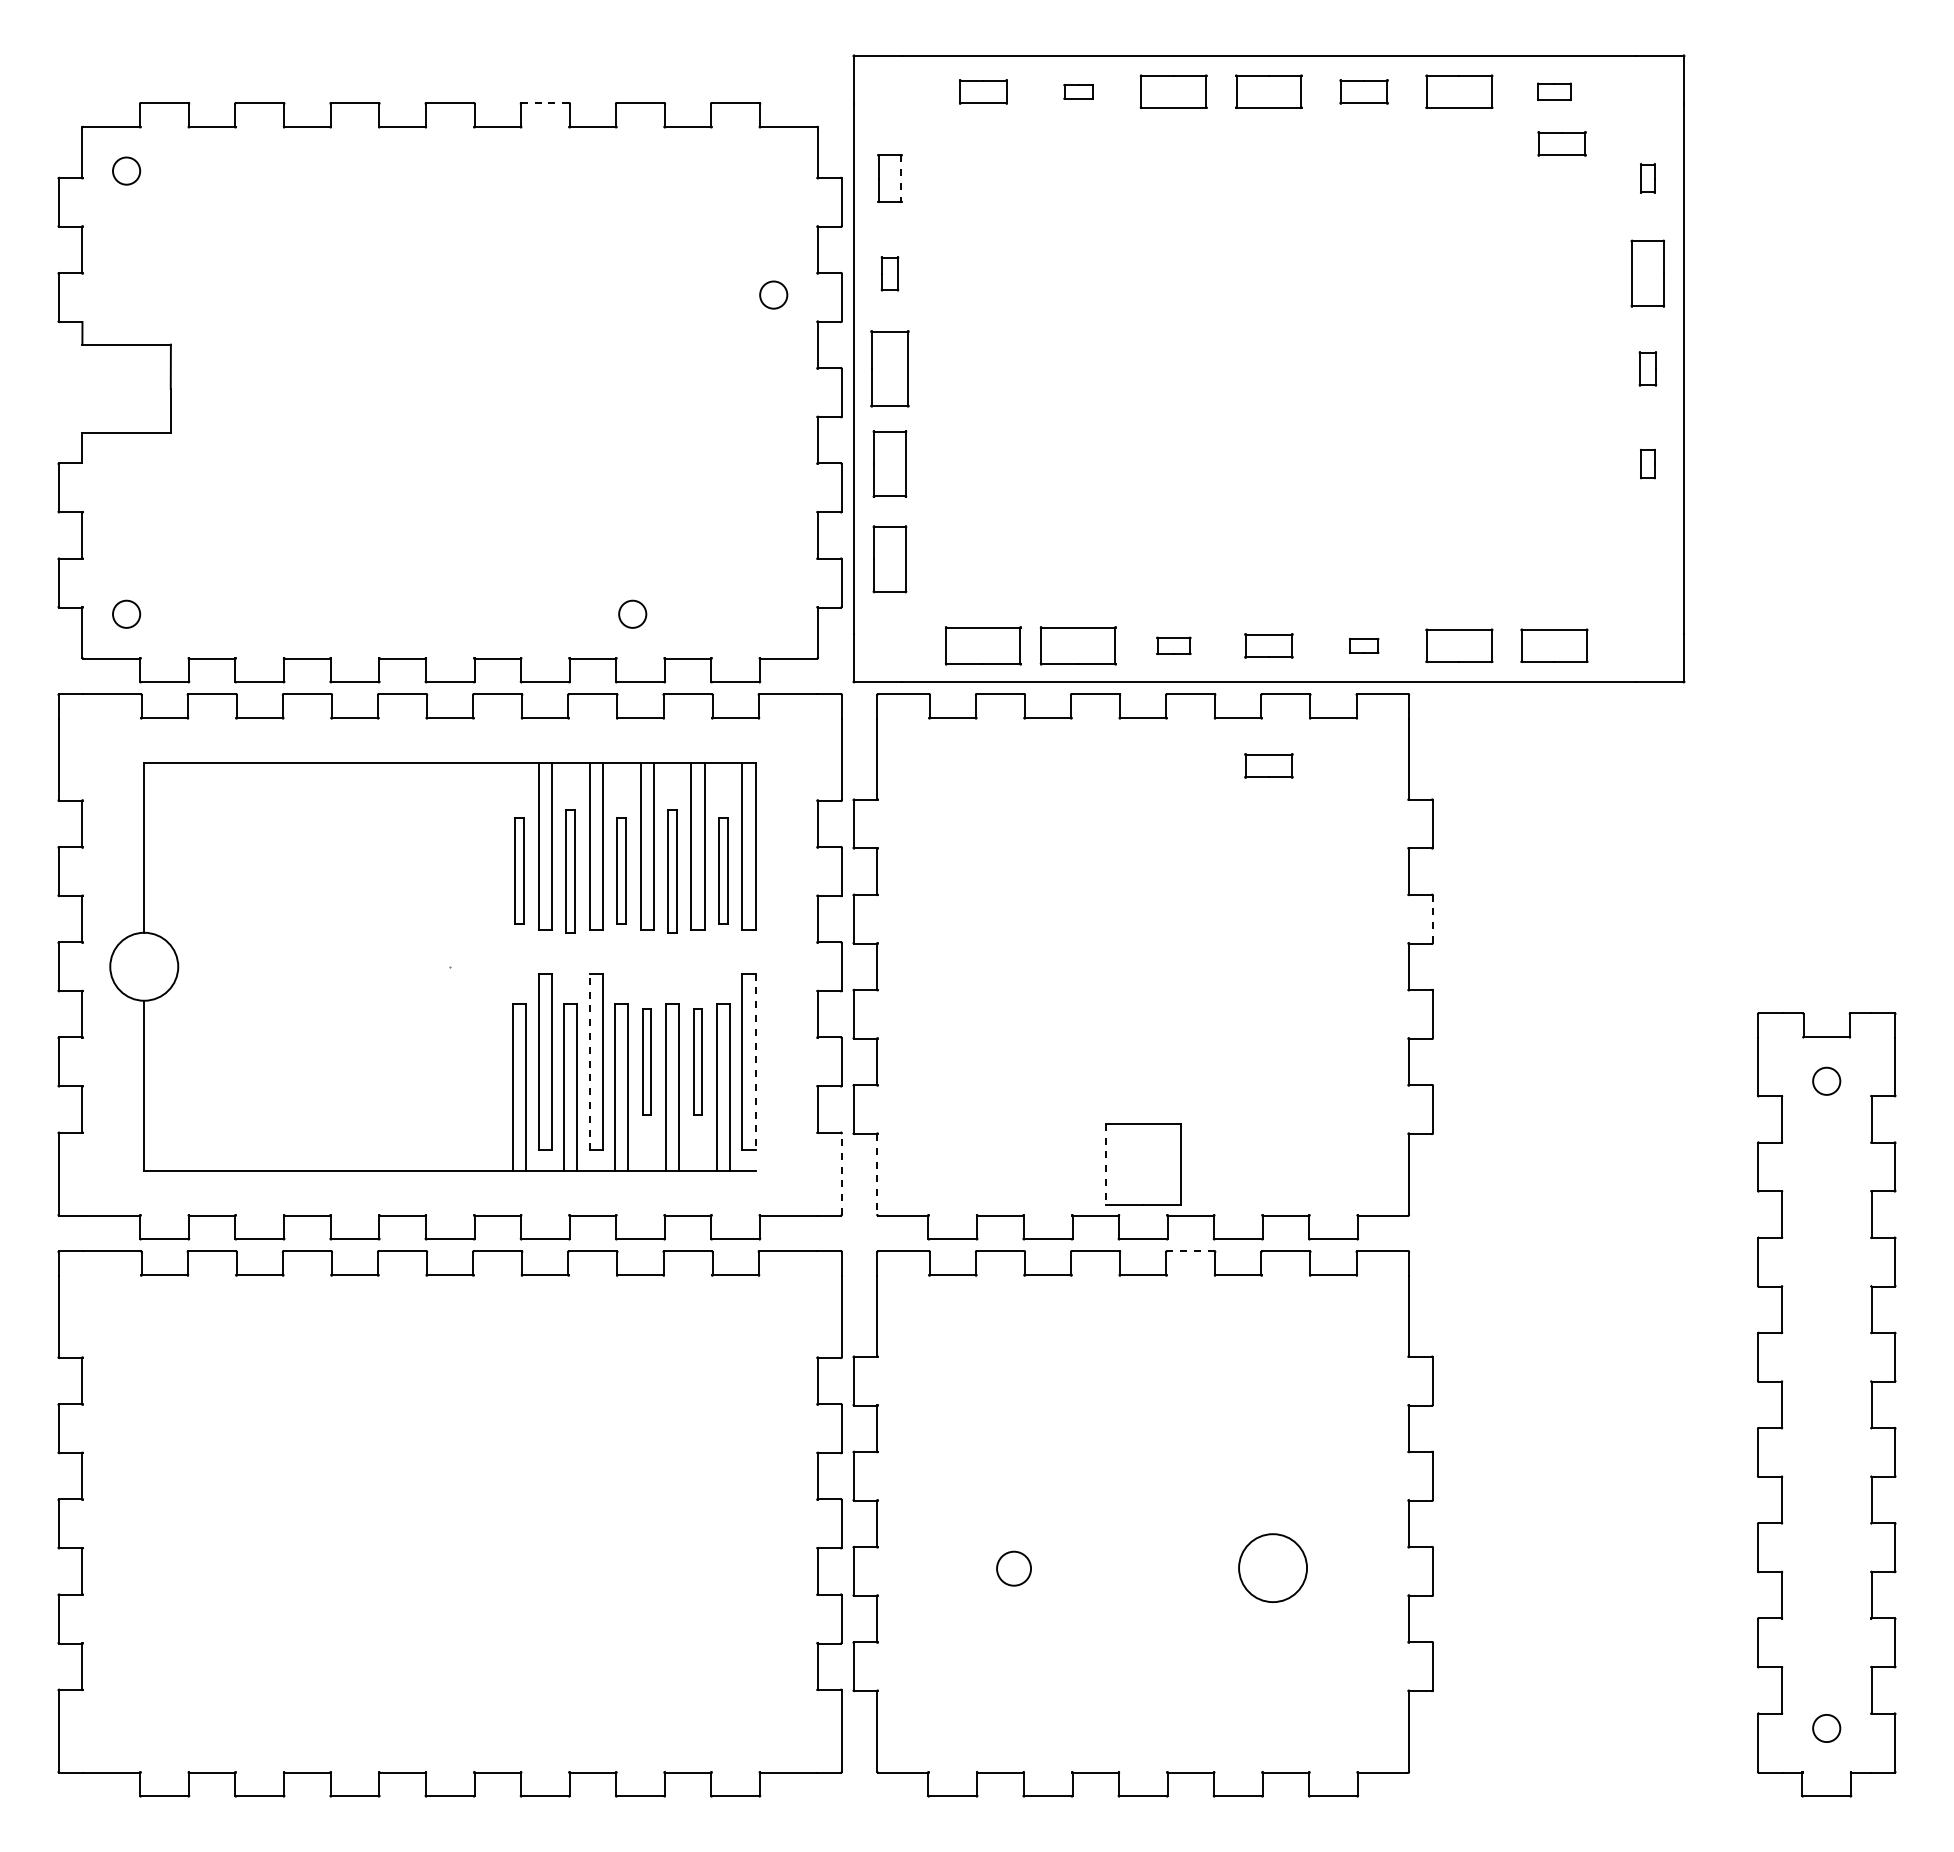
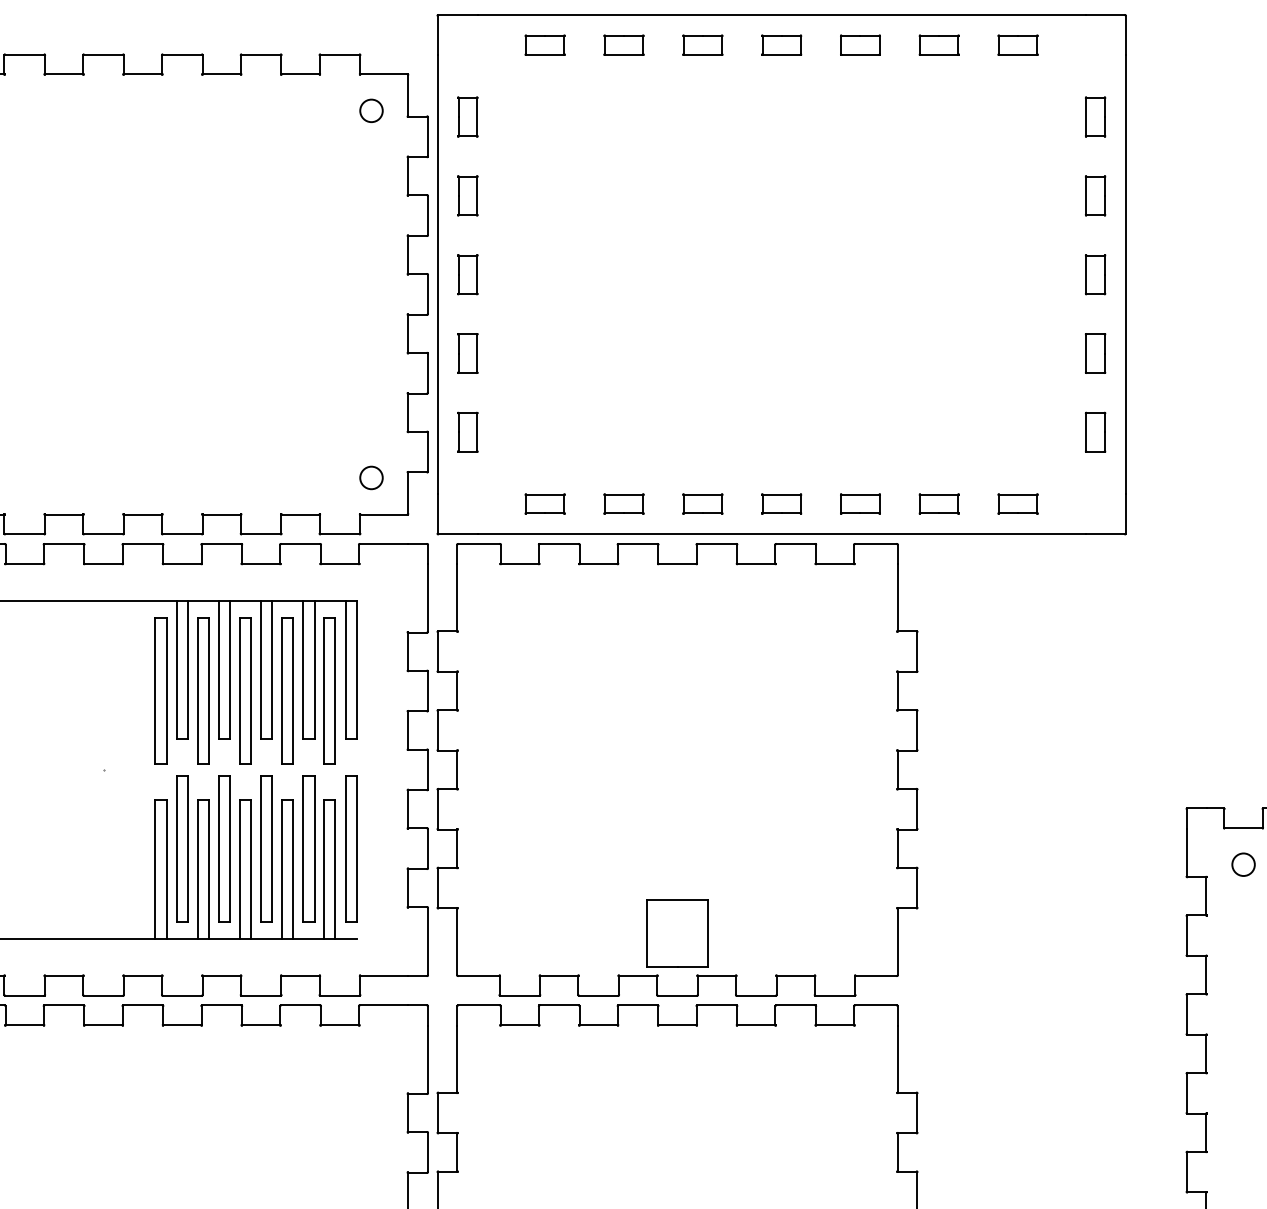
part: (1078, 91) -> (623, 44), size x1.67
part: (1173, 91) -> (702, 44), size x0.71
part: (1268, 91) -> (781, 44), size x0.71
part: (1458, 91) -> (938, 44), size x0.71
part: (1554, 91) -> (1018, 44), size x1.43
line: (545, 103) -> (182, 54), dashed -> solid
part: (1561, 143) -> (1023, 88), removed
part: (1647, 178) -> (1095, 117), size x1.67
line: (901, 179) -> (477, 117), dashed -> solid
part: (889, 273) -> (467, 195), size x1.43
part: (1647, 273) -> (1095, 195), size x0.71
circle: (773, 294) -> (371, 110), moved
part: (889, 368) -> (467, 274), size x0.62
part: (1647, 368) -> (1095, 274), size x1.43
part: (889, 463) -> (467, 353), size x0.71
part: (1647, 463) -> (1095, 353), size x1.67
part: (889, 558) -> (467, 431), size x0.71
part: (1647, 558) -> (1095, 431), added
circle: (632, 613) -> (371, 477), moved
part: (983, 645) -> (545, 503), size x0.62
part: (1078, 645) -> (623, 503), size x0.62
part: (1173, 645) -> (702, 503), size x1.43
part: (1363, 645) -> (859, 503), size x1.67
part: (1458, 645) -> (938, 503), size x0.71
part: (1554, 645) -> (1018, 503), size x0.71
part: (1268, 765) -> (781, 603), removed
part: (519, 871) -> (160, 690), size x1.67
part: (570, 871) -> (203, 690), size x1.43
part: (621, 871) -> (245, 690), size x1.67
part: (672, 871) -> (287, 690), size x1.43
part: (723, 871) -> (329, 690), size x1.67
line: (1432, 919) -> (917, 730), dashed -> solid
line: (589, 1061) -> (218, 848), dashed -> solid
part: (647, 1061) -> (266, 848), size x1.67
part: (697, 1061) -> (308, 848), size x1.67
line: (756, 1062) -> (357, 849), dashed -> solid
line: (1105, 1164) -> (646, 933), dashed -> solid
line: (841, 1174) -> (427, 941), dashed -> solid
line: (877, 1174) -> (457, 941), dashed -> solid
line: (1190, 1251) -> (716, 1005), dashed -> solid

